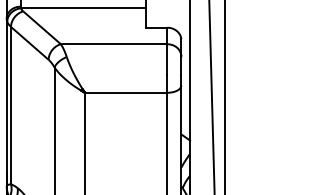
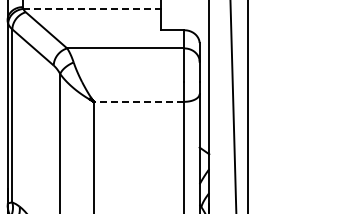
line: (83, 7) -> (92, 8), solid -> dashed
line: (125, 92) -> (138, 101), solid -> dashed

